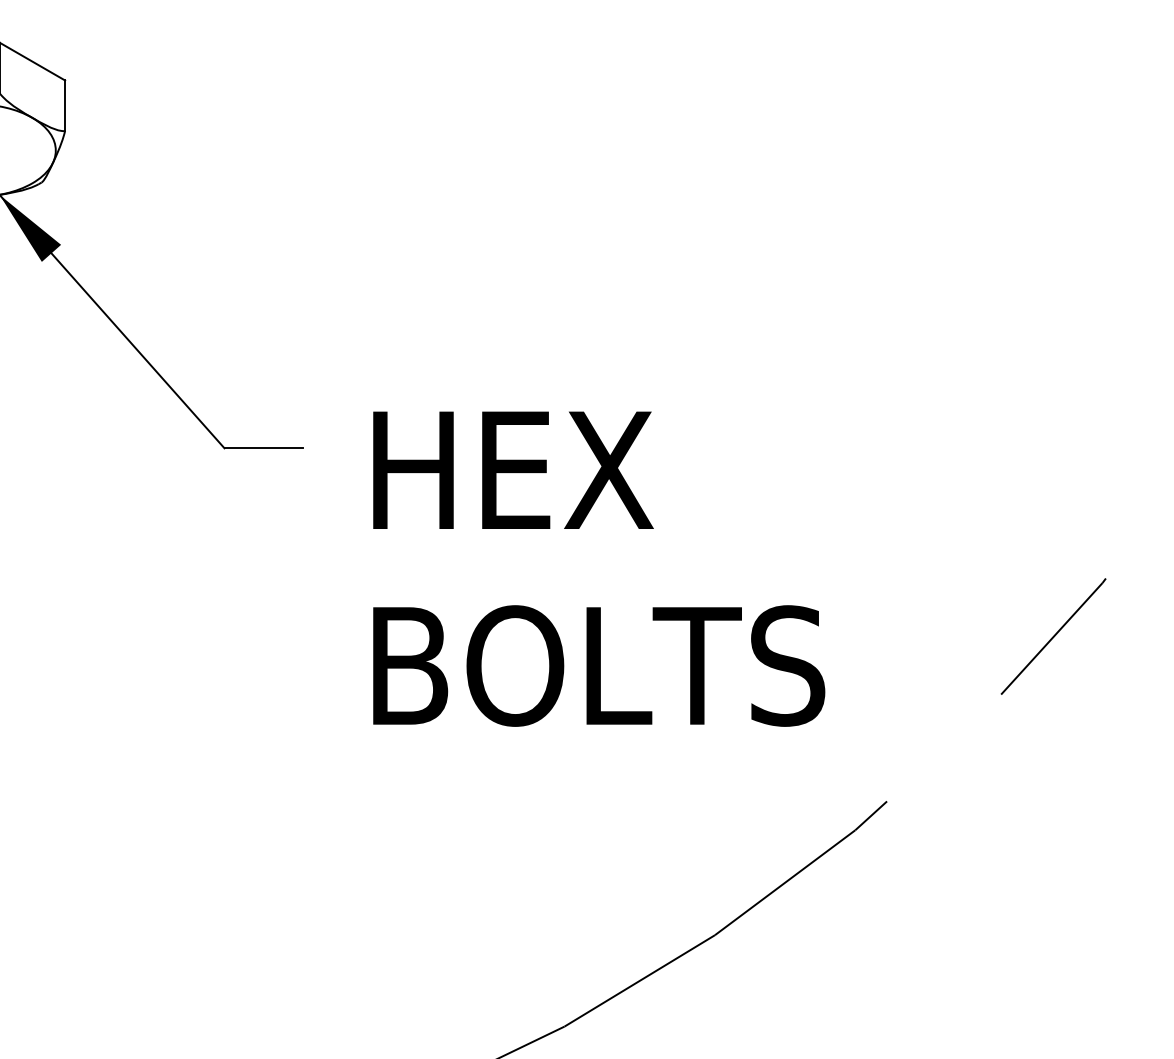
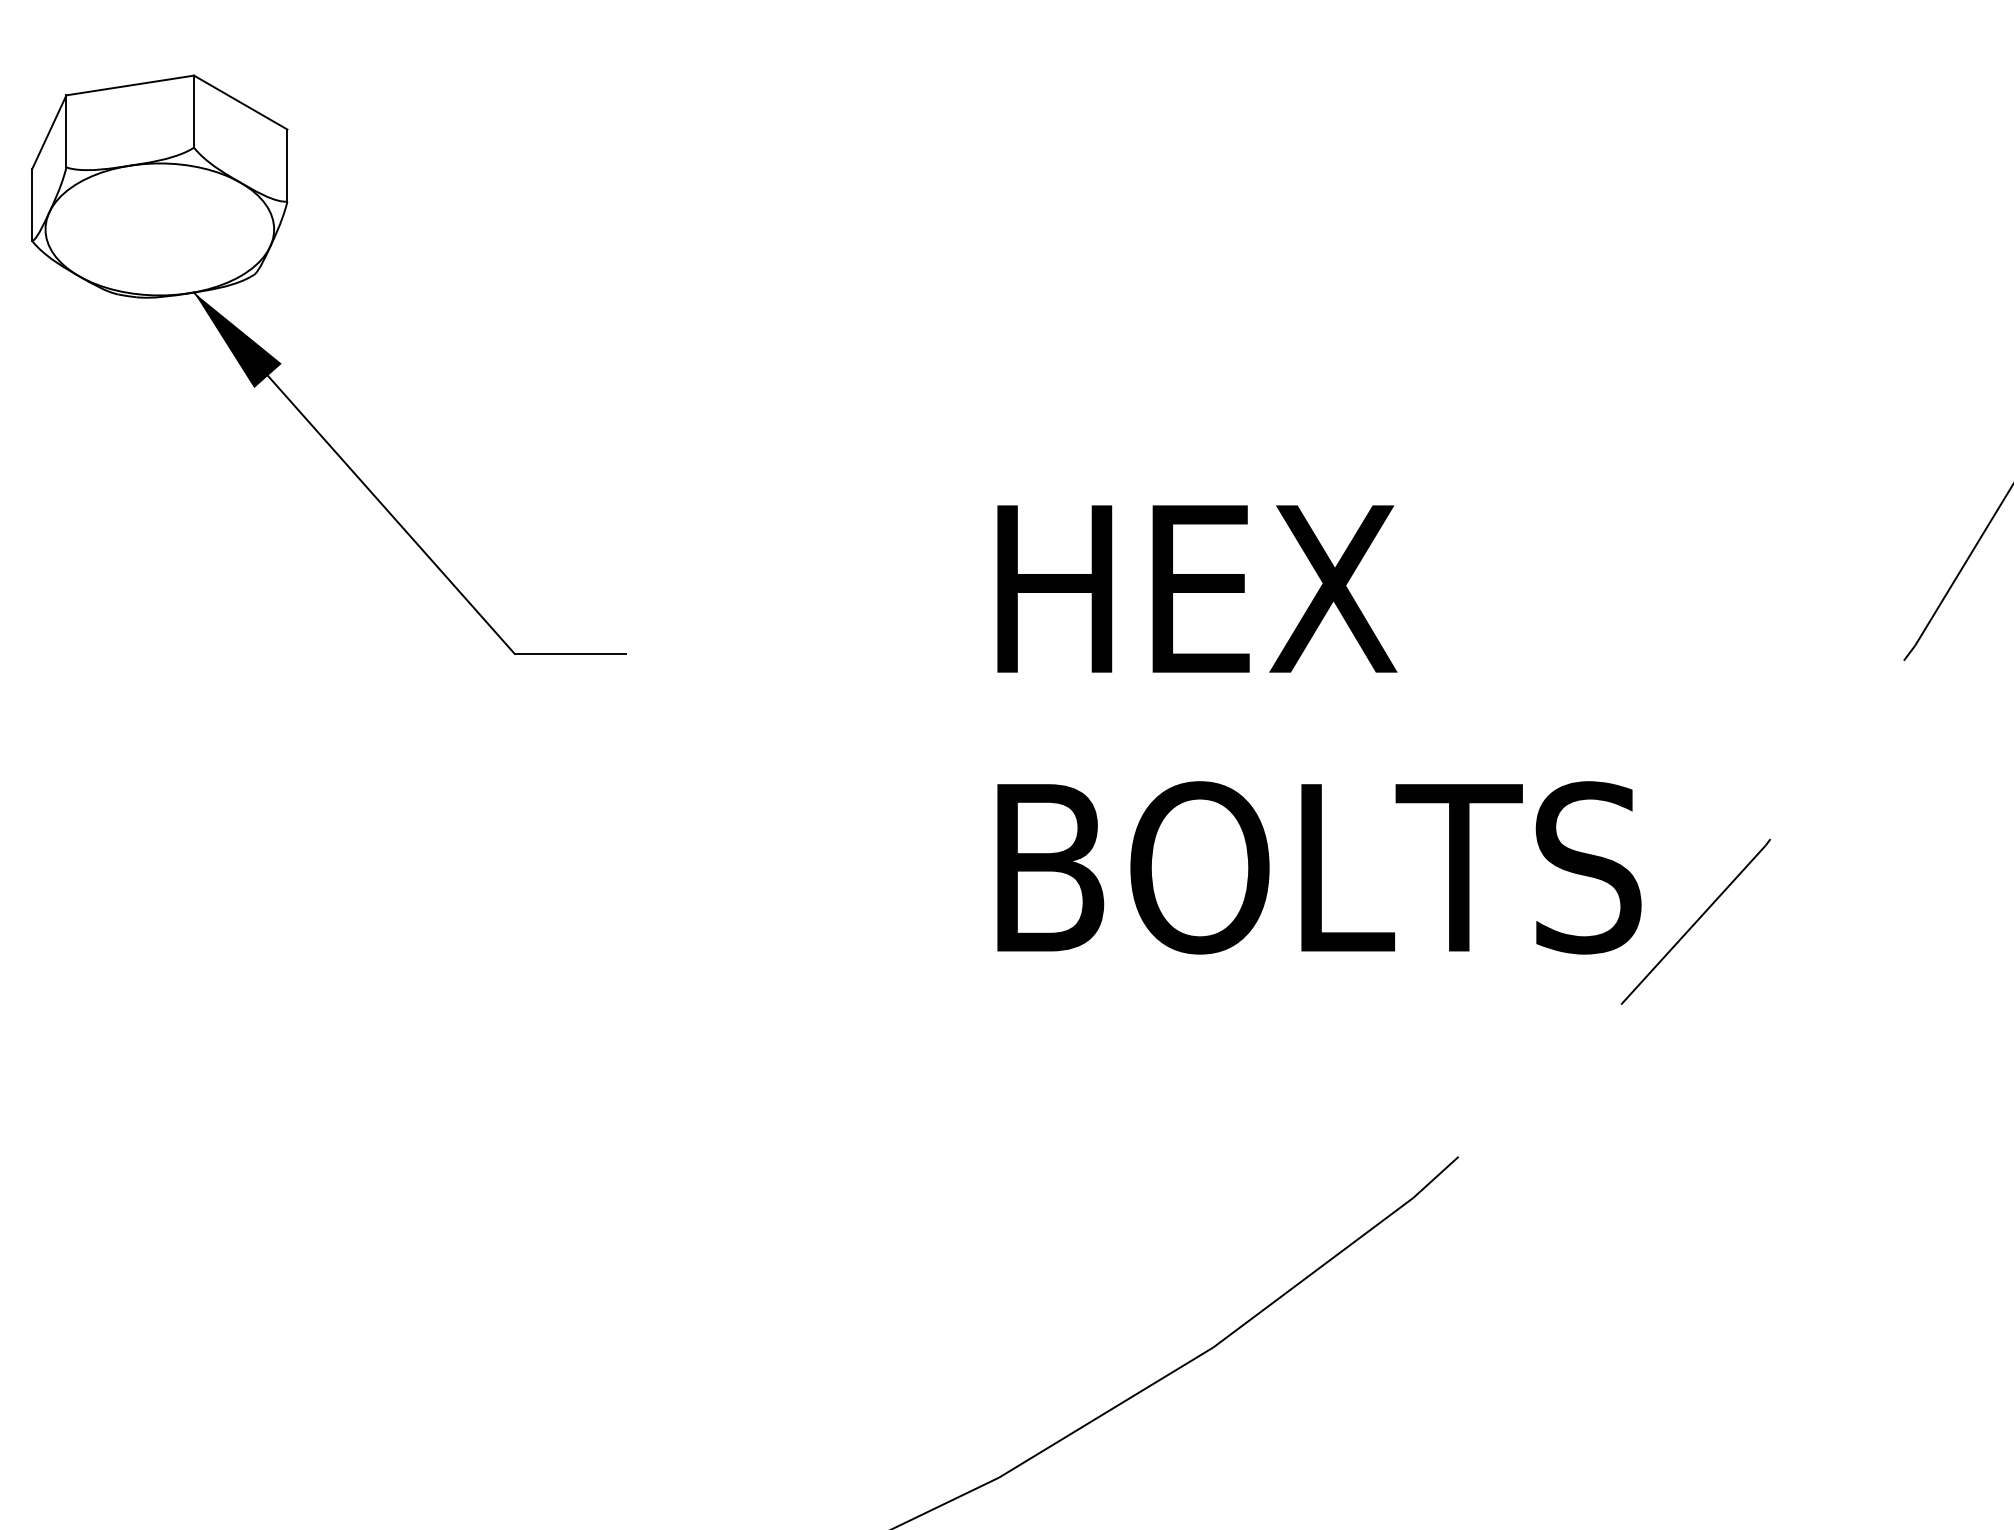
text: (599, 568) -> (1319, 729), moved

